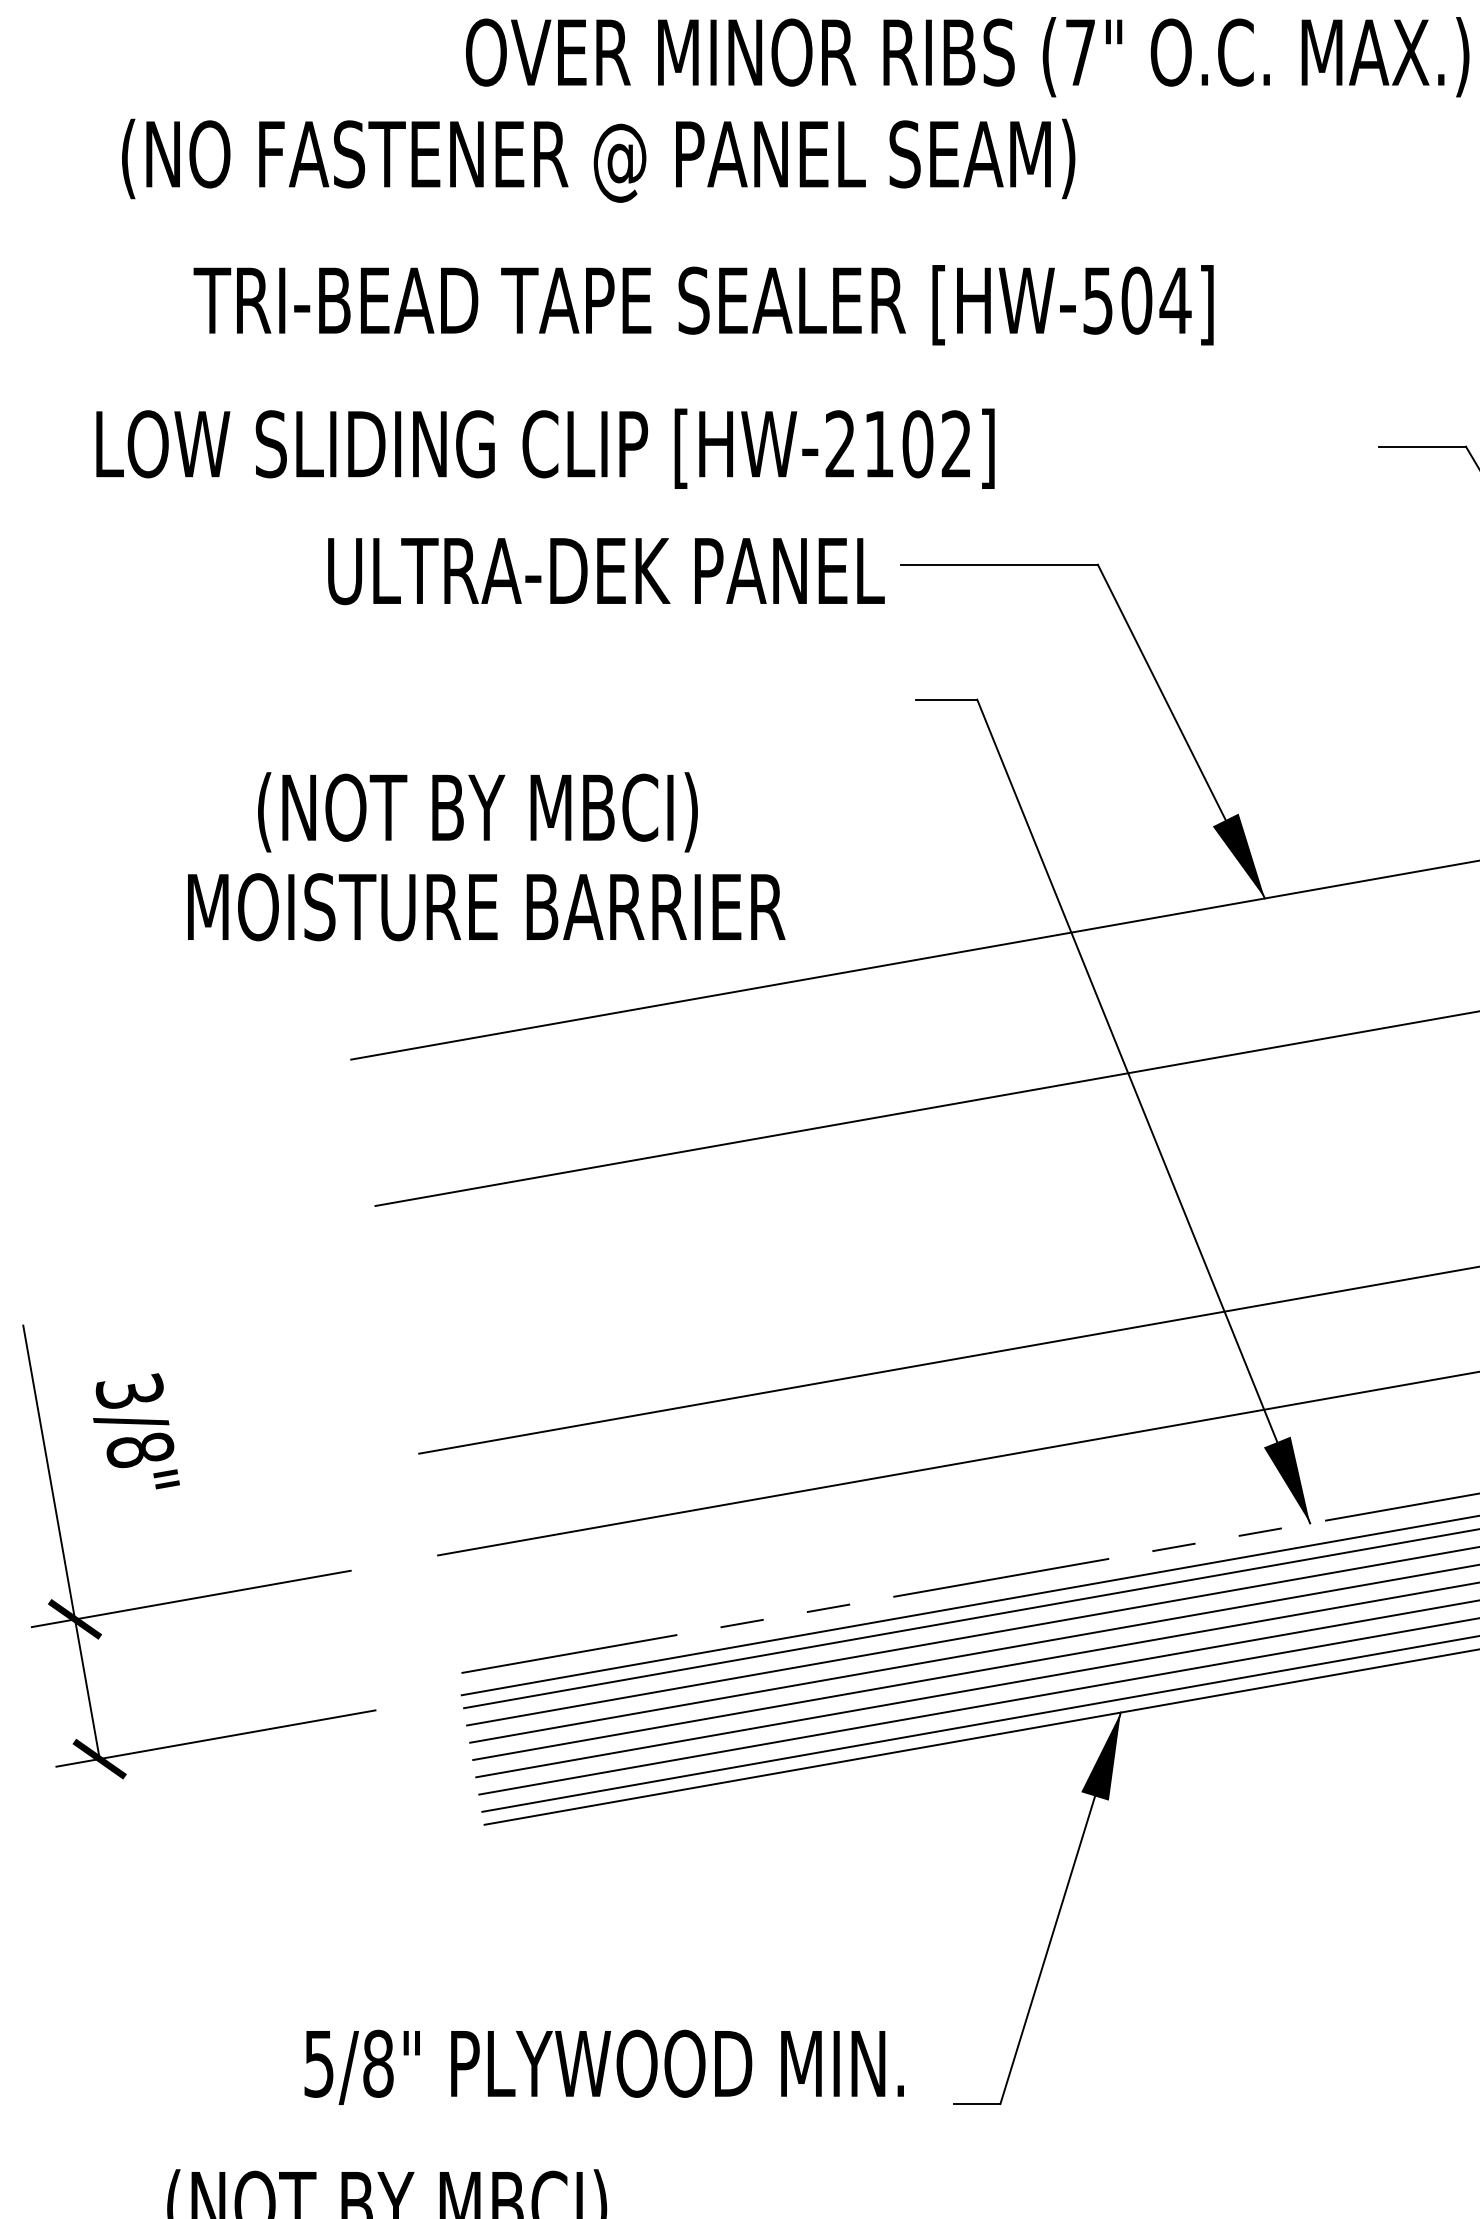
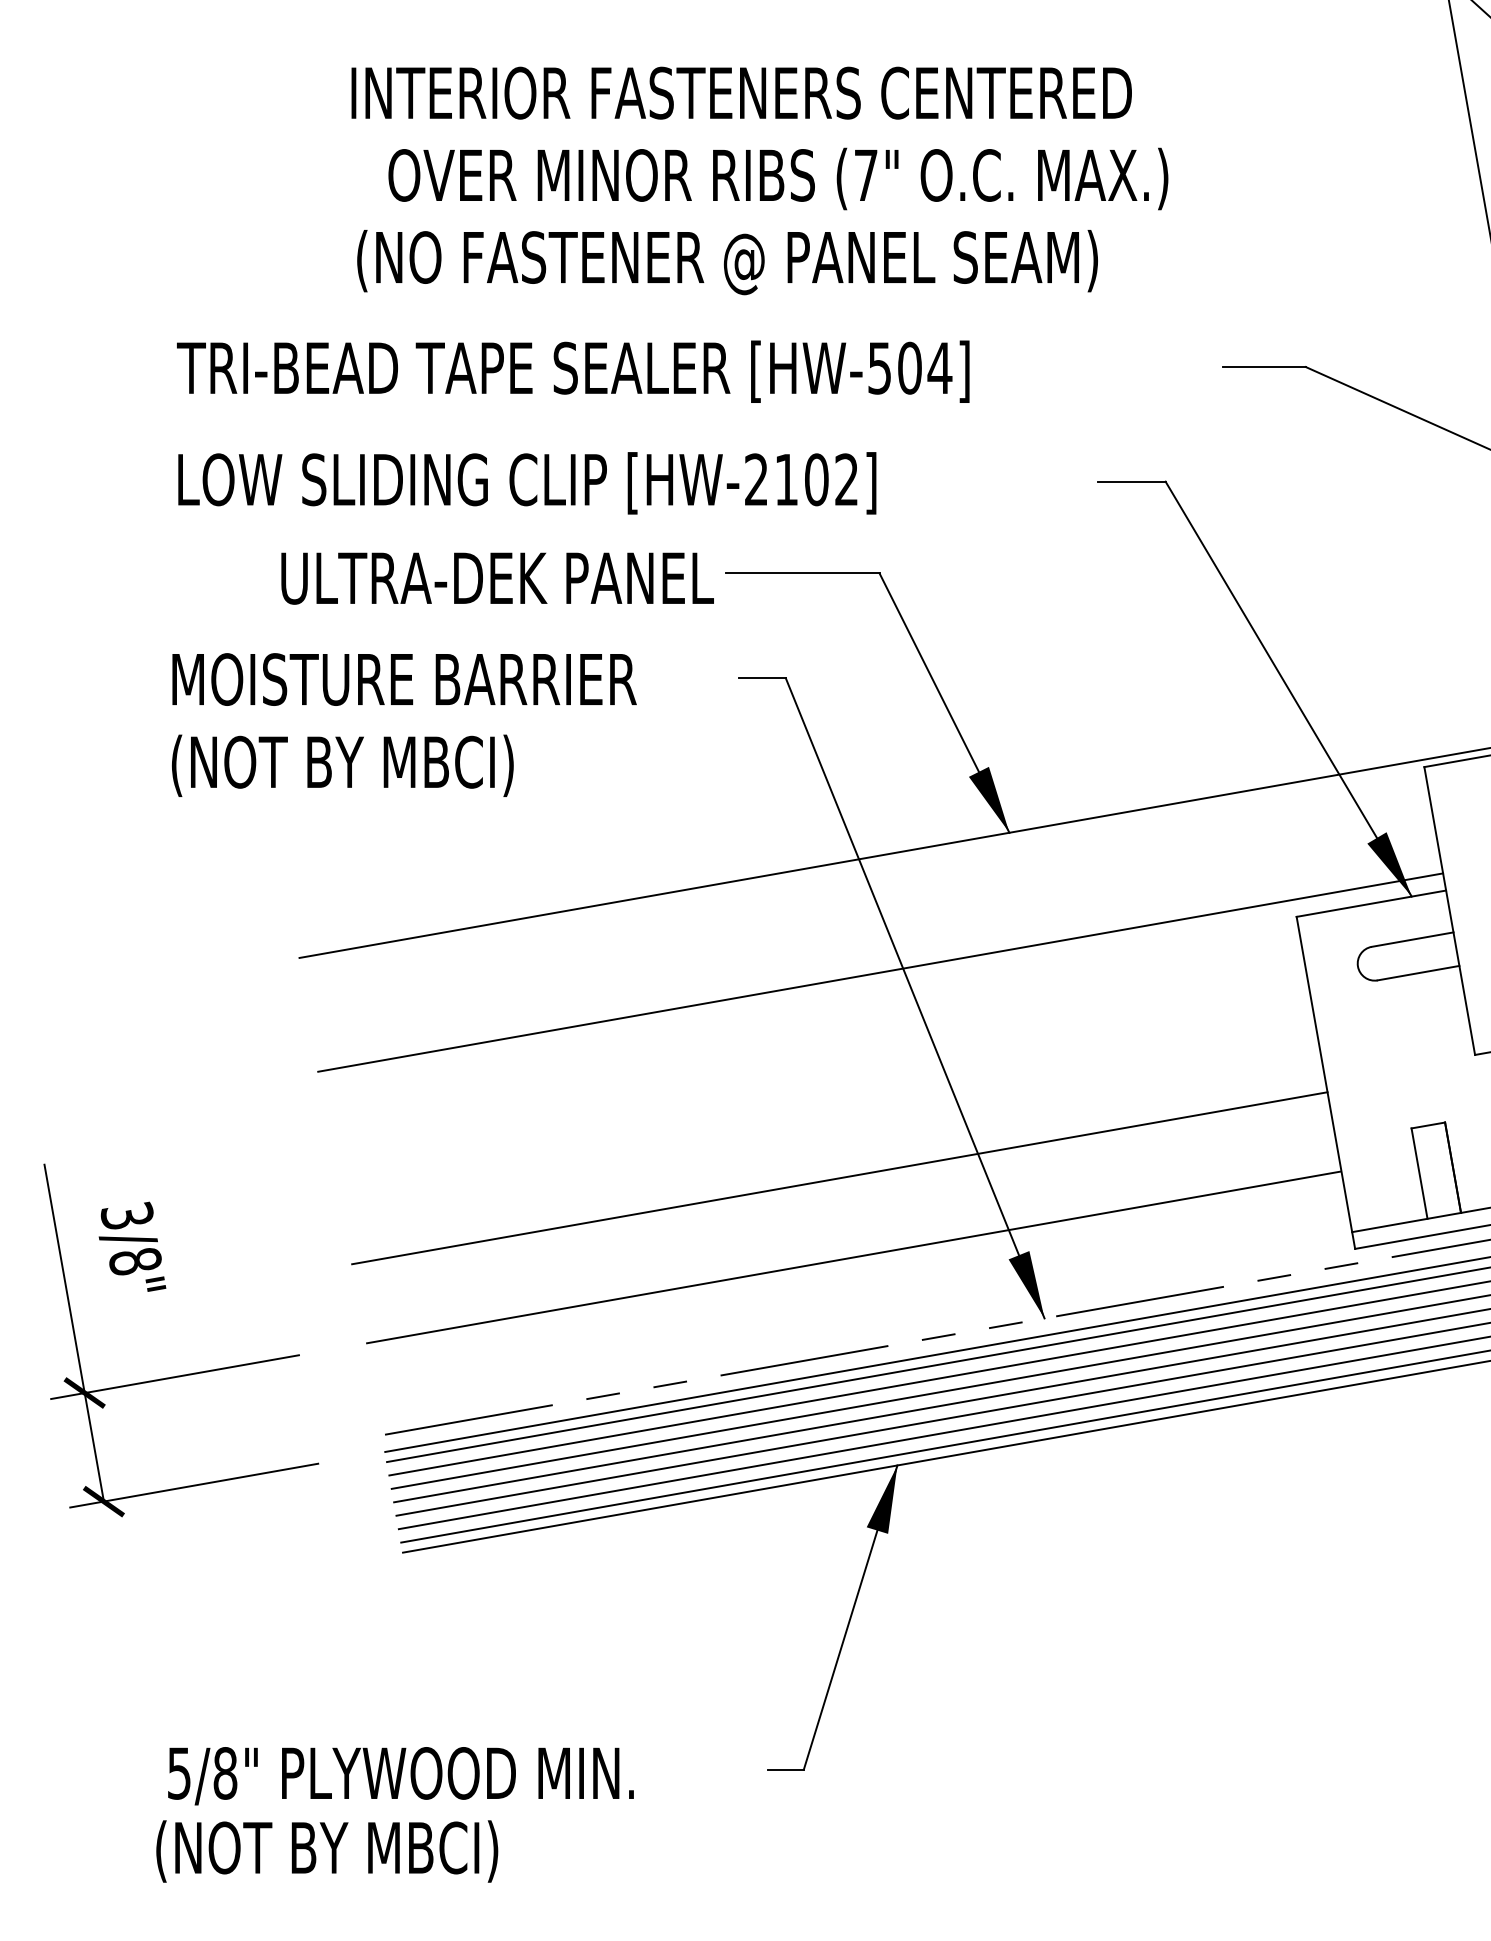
text: (598, 160) -> (727, 262), moved
text: (545, 449) -> (527, 483), moved
text: (477, 811) -> (342, 765), moved
text: (486, 907) -> (404, 679), moved
text: (603, 2067) -> (400, 1776), moved

